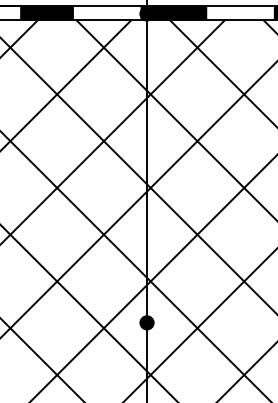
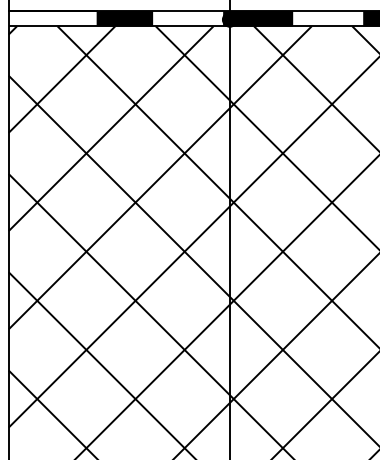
fill: (146, 323) -> (229, 344), removed

